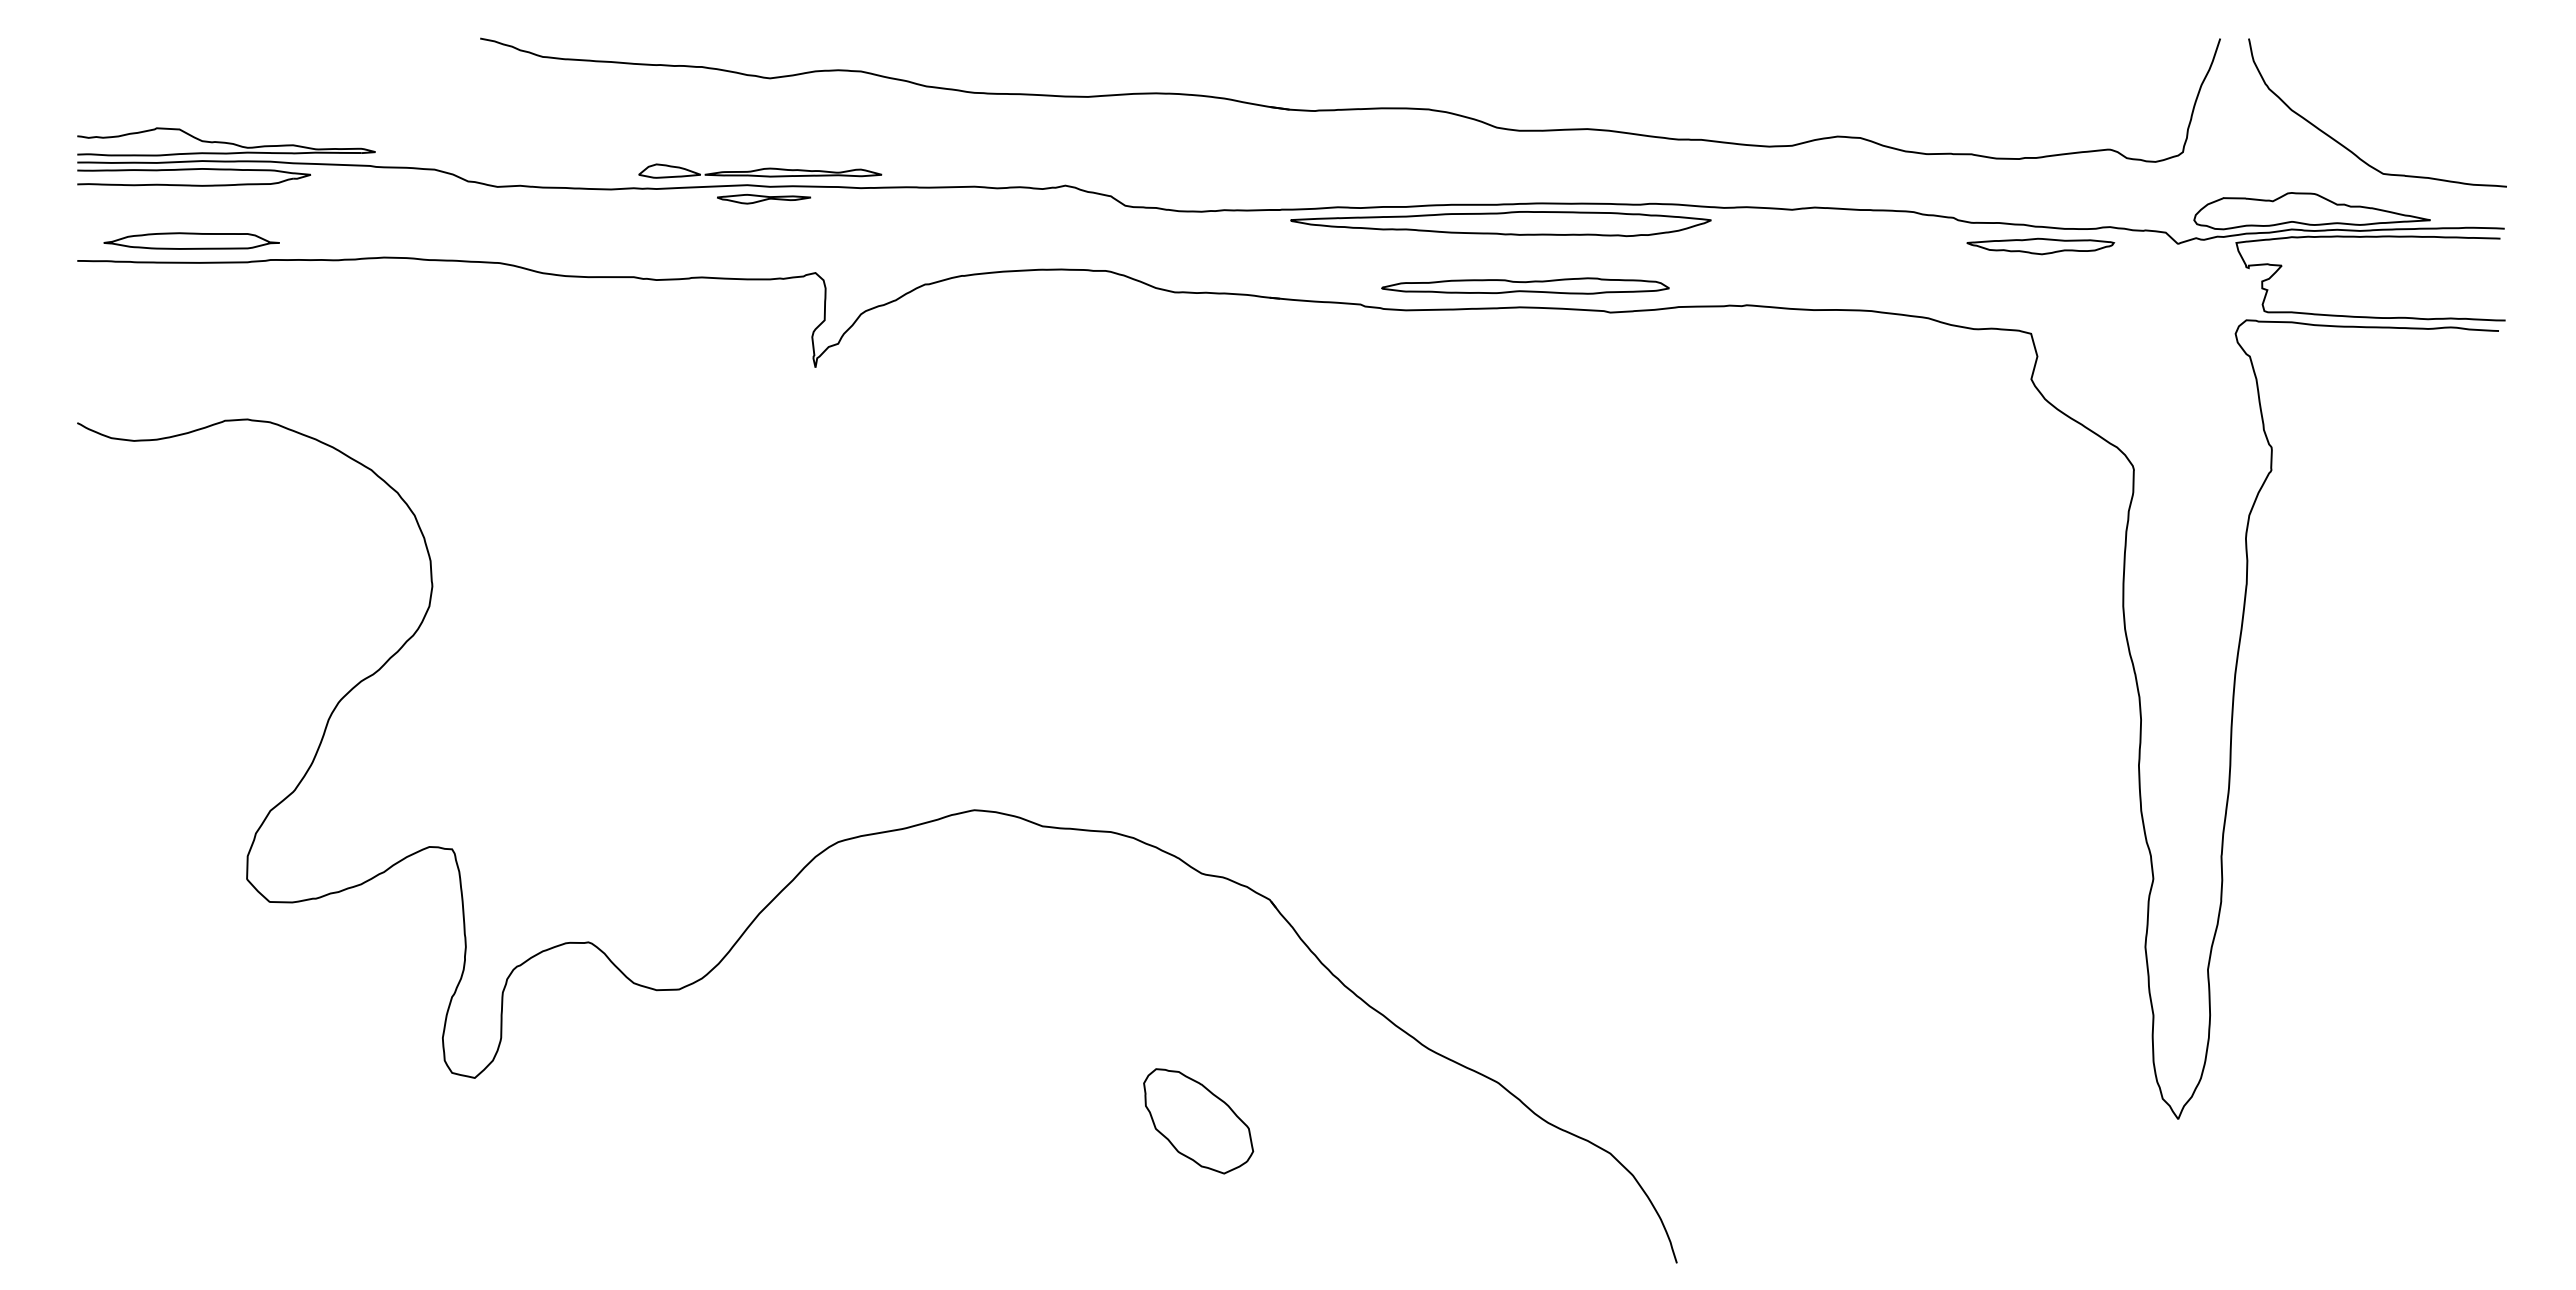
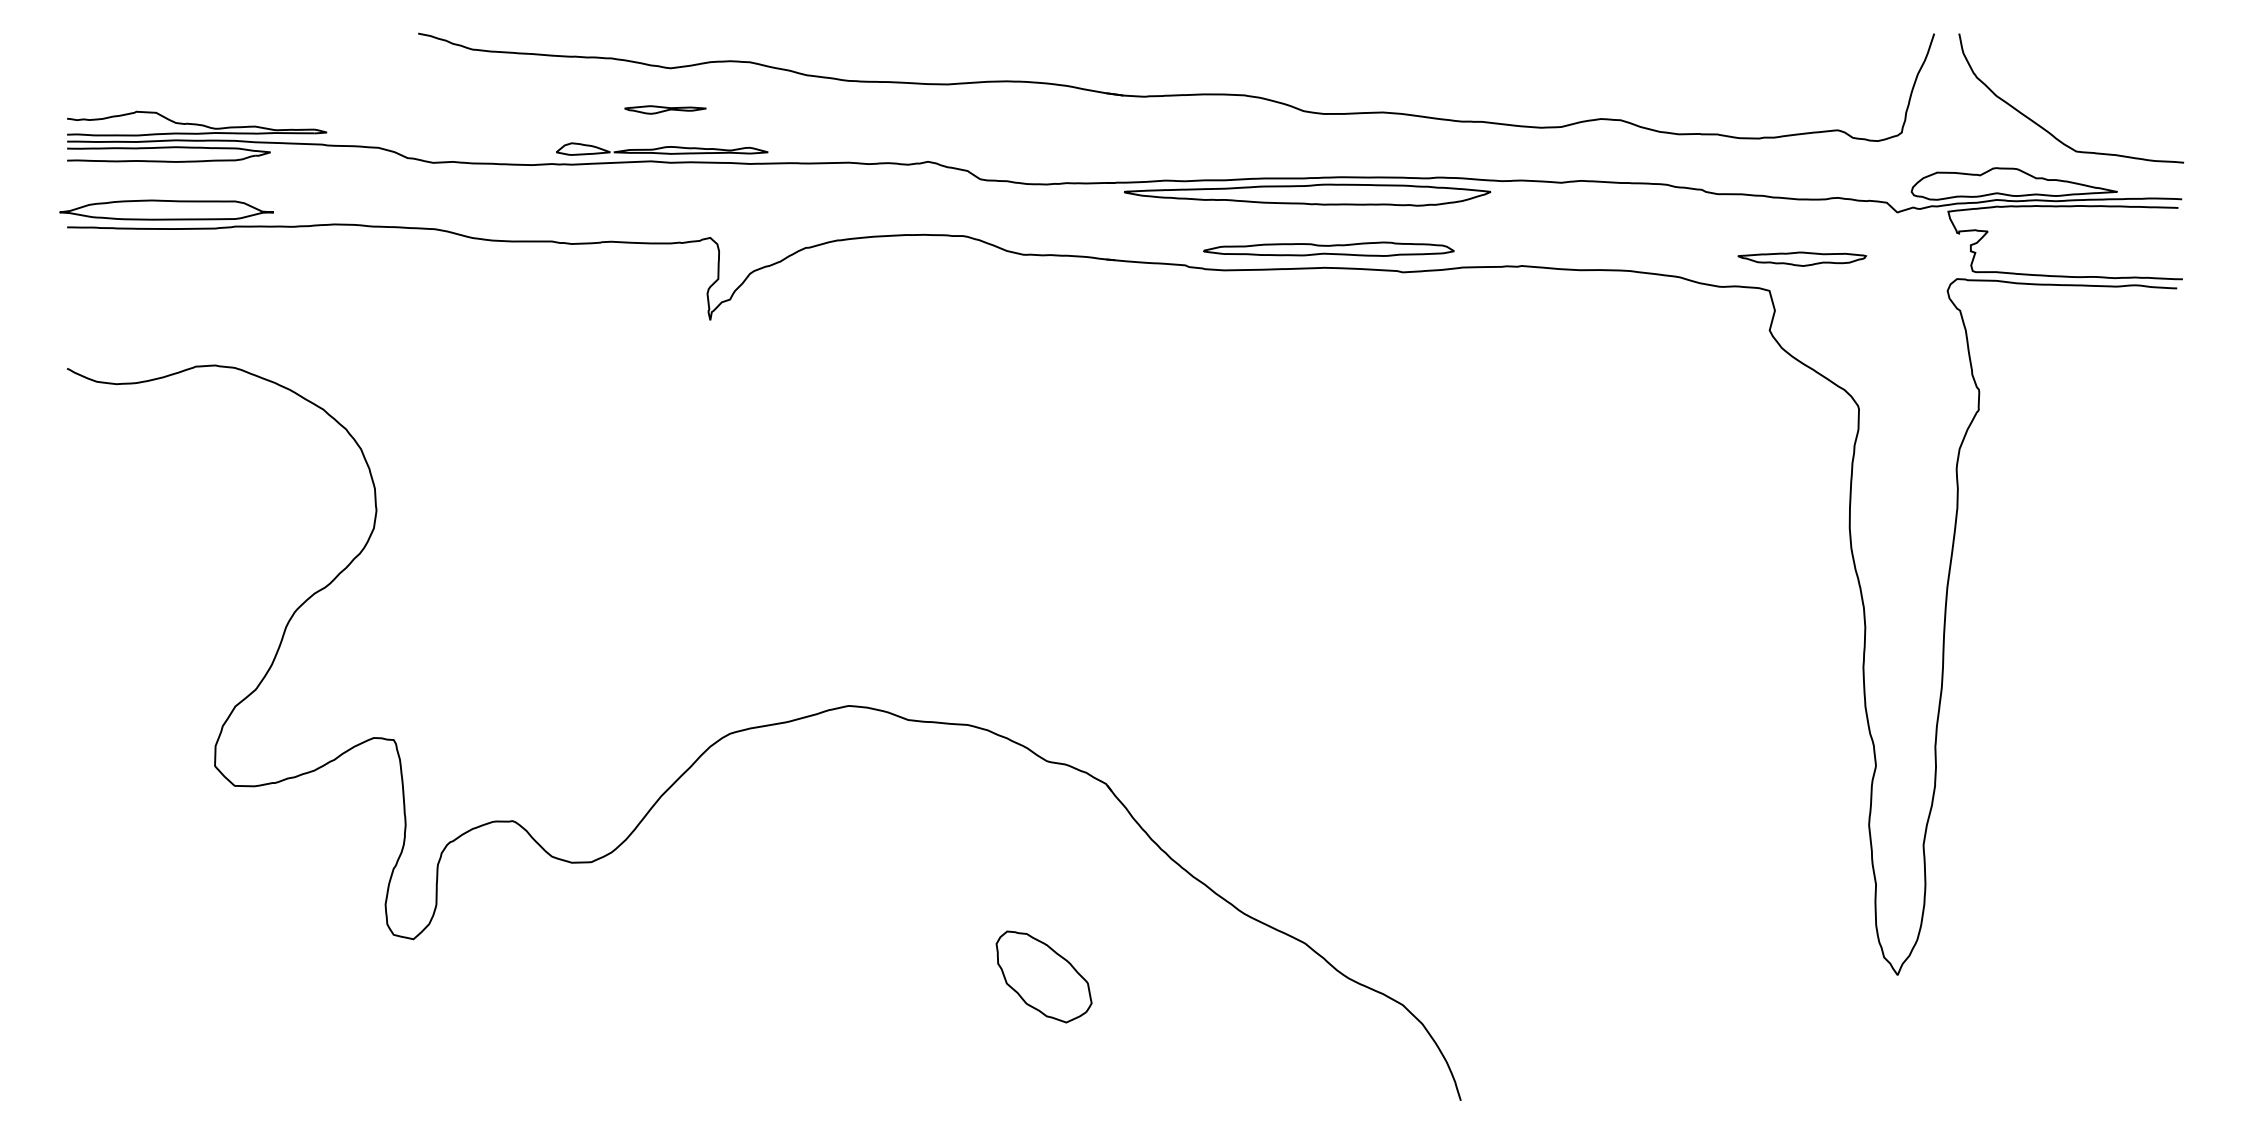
part: (764, 199) -> (665, 110), moved
part: (191, 240) -> (166, 209), size x1.4
part: (2040, 246) -> (1802, 259), moved

